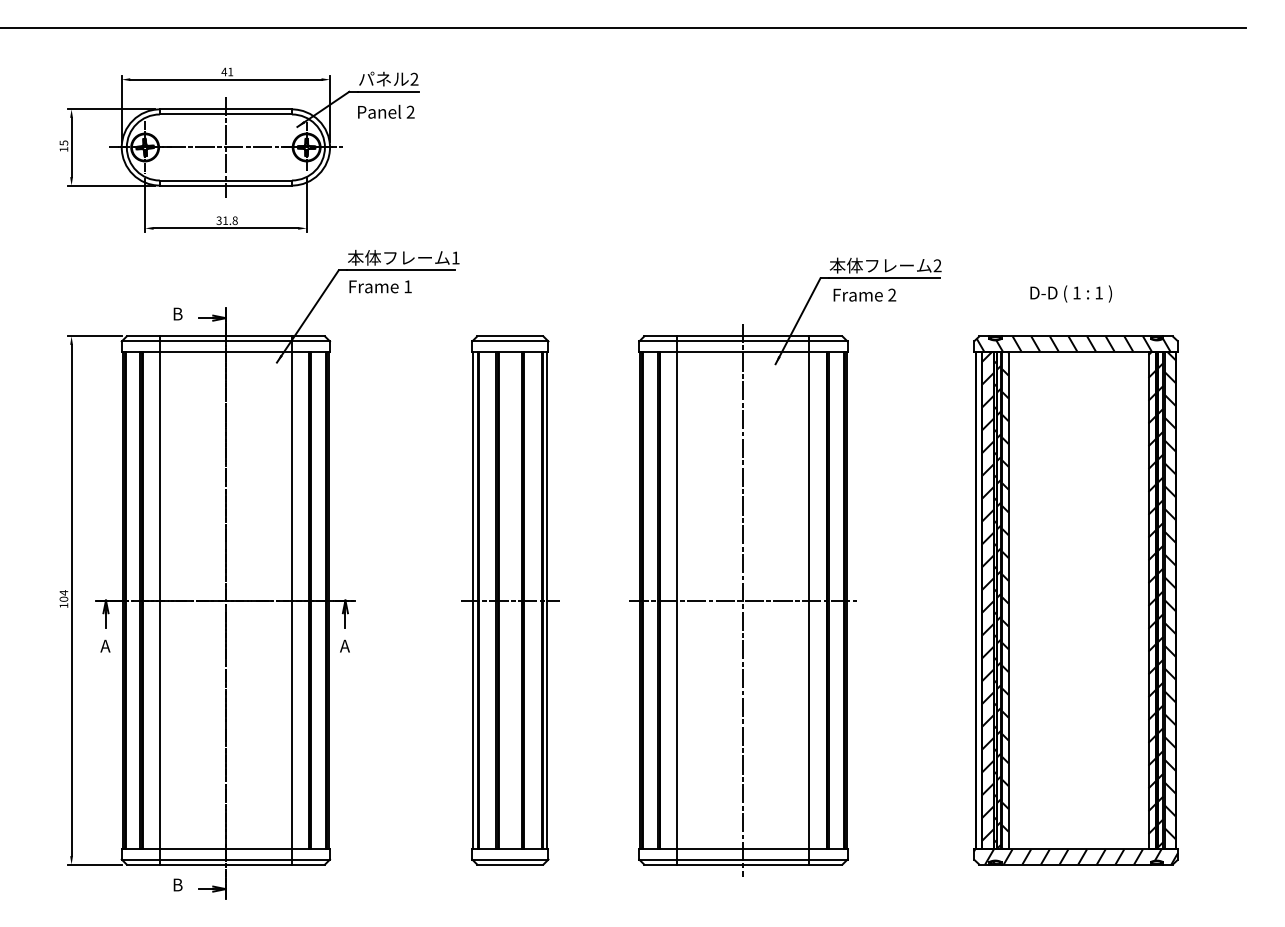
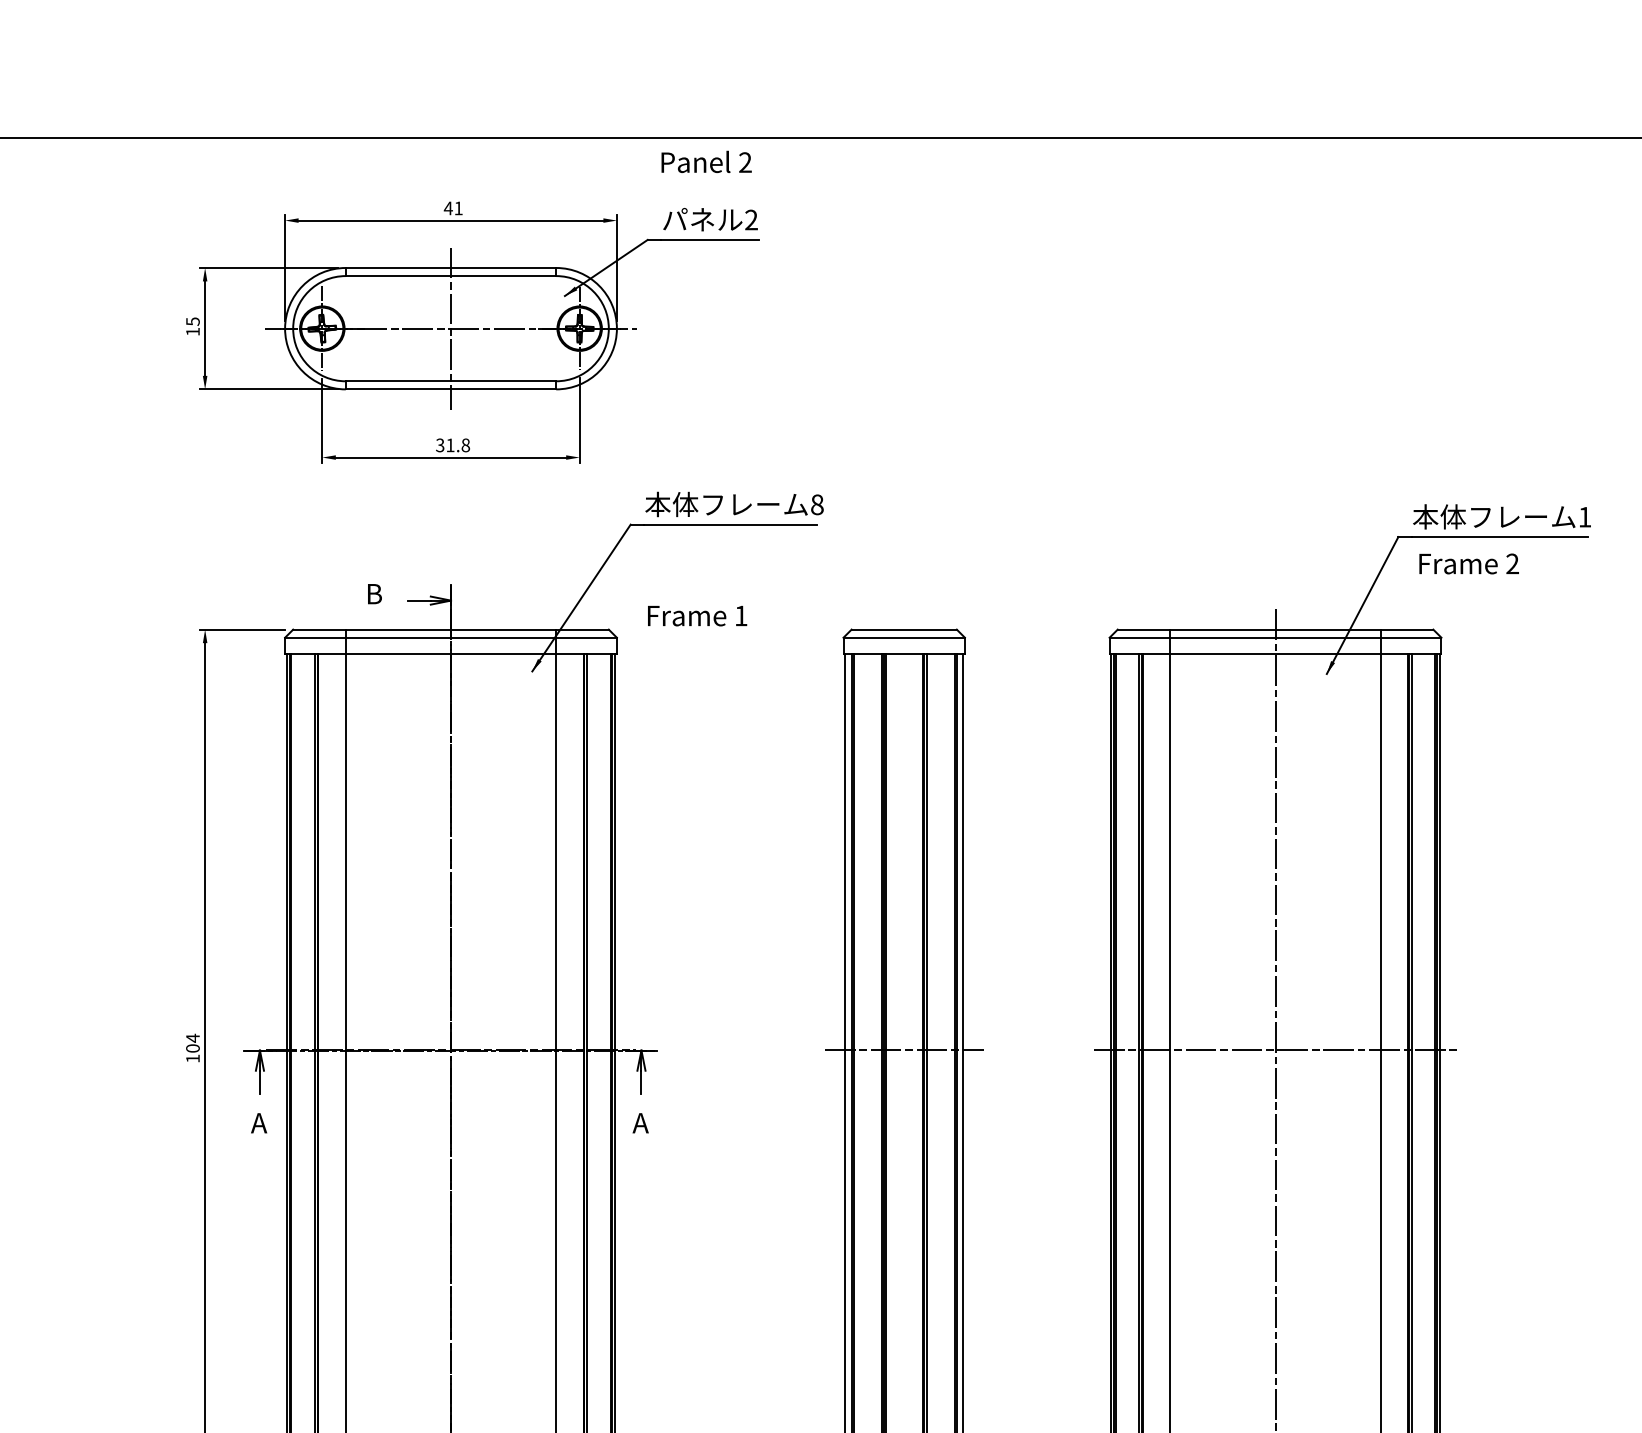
text: (386, 111) -> (706, 161), moved
text: (455, 257) -> (816, 503), 1 -> 8
text: (937, 265) -> (1584, 516), 2 -> 1
text: (380, 286) -> (697, 615), moved

